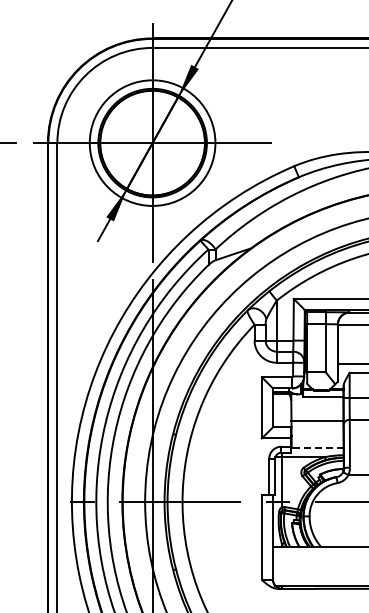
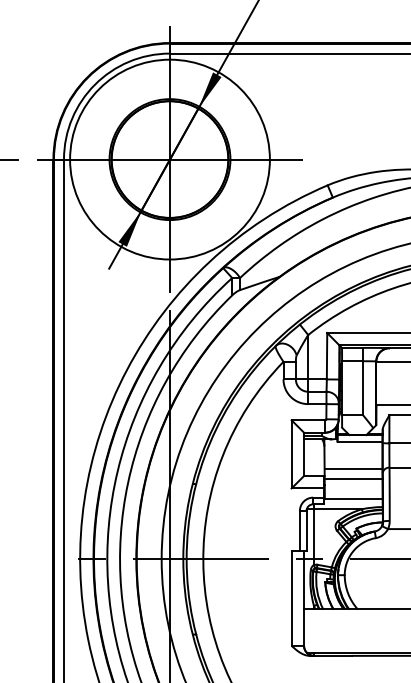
circle: (152, 142) -> (169, 158), size x1.43
line: (317, 430) -> (353, 479), added
line: (317, 448) -> (353, 499), dashed -> solid

